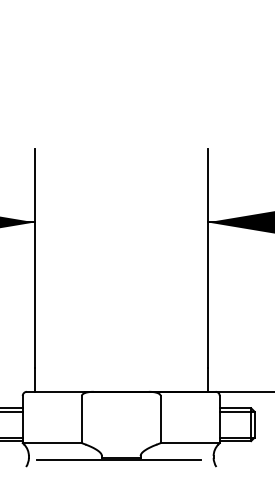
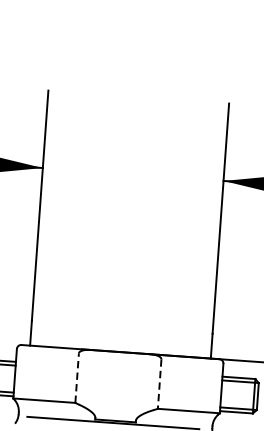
line: (81, 419) -> (76, 378), solid -> dashed
line: (160, 419) -> (159, 384), solid -> dashed

